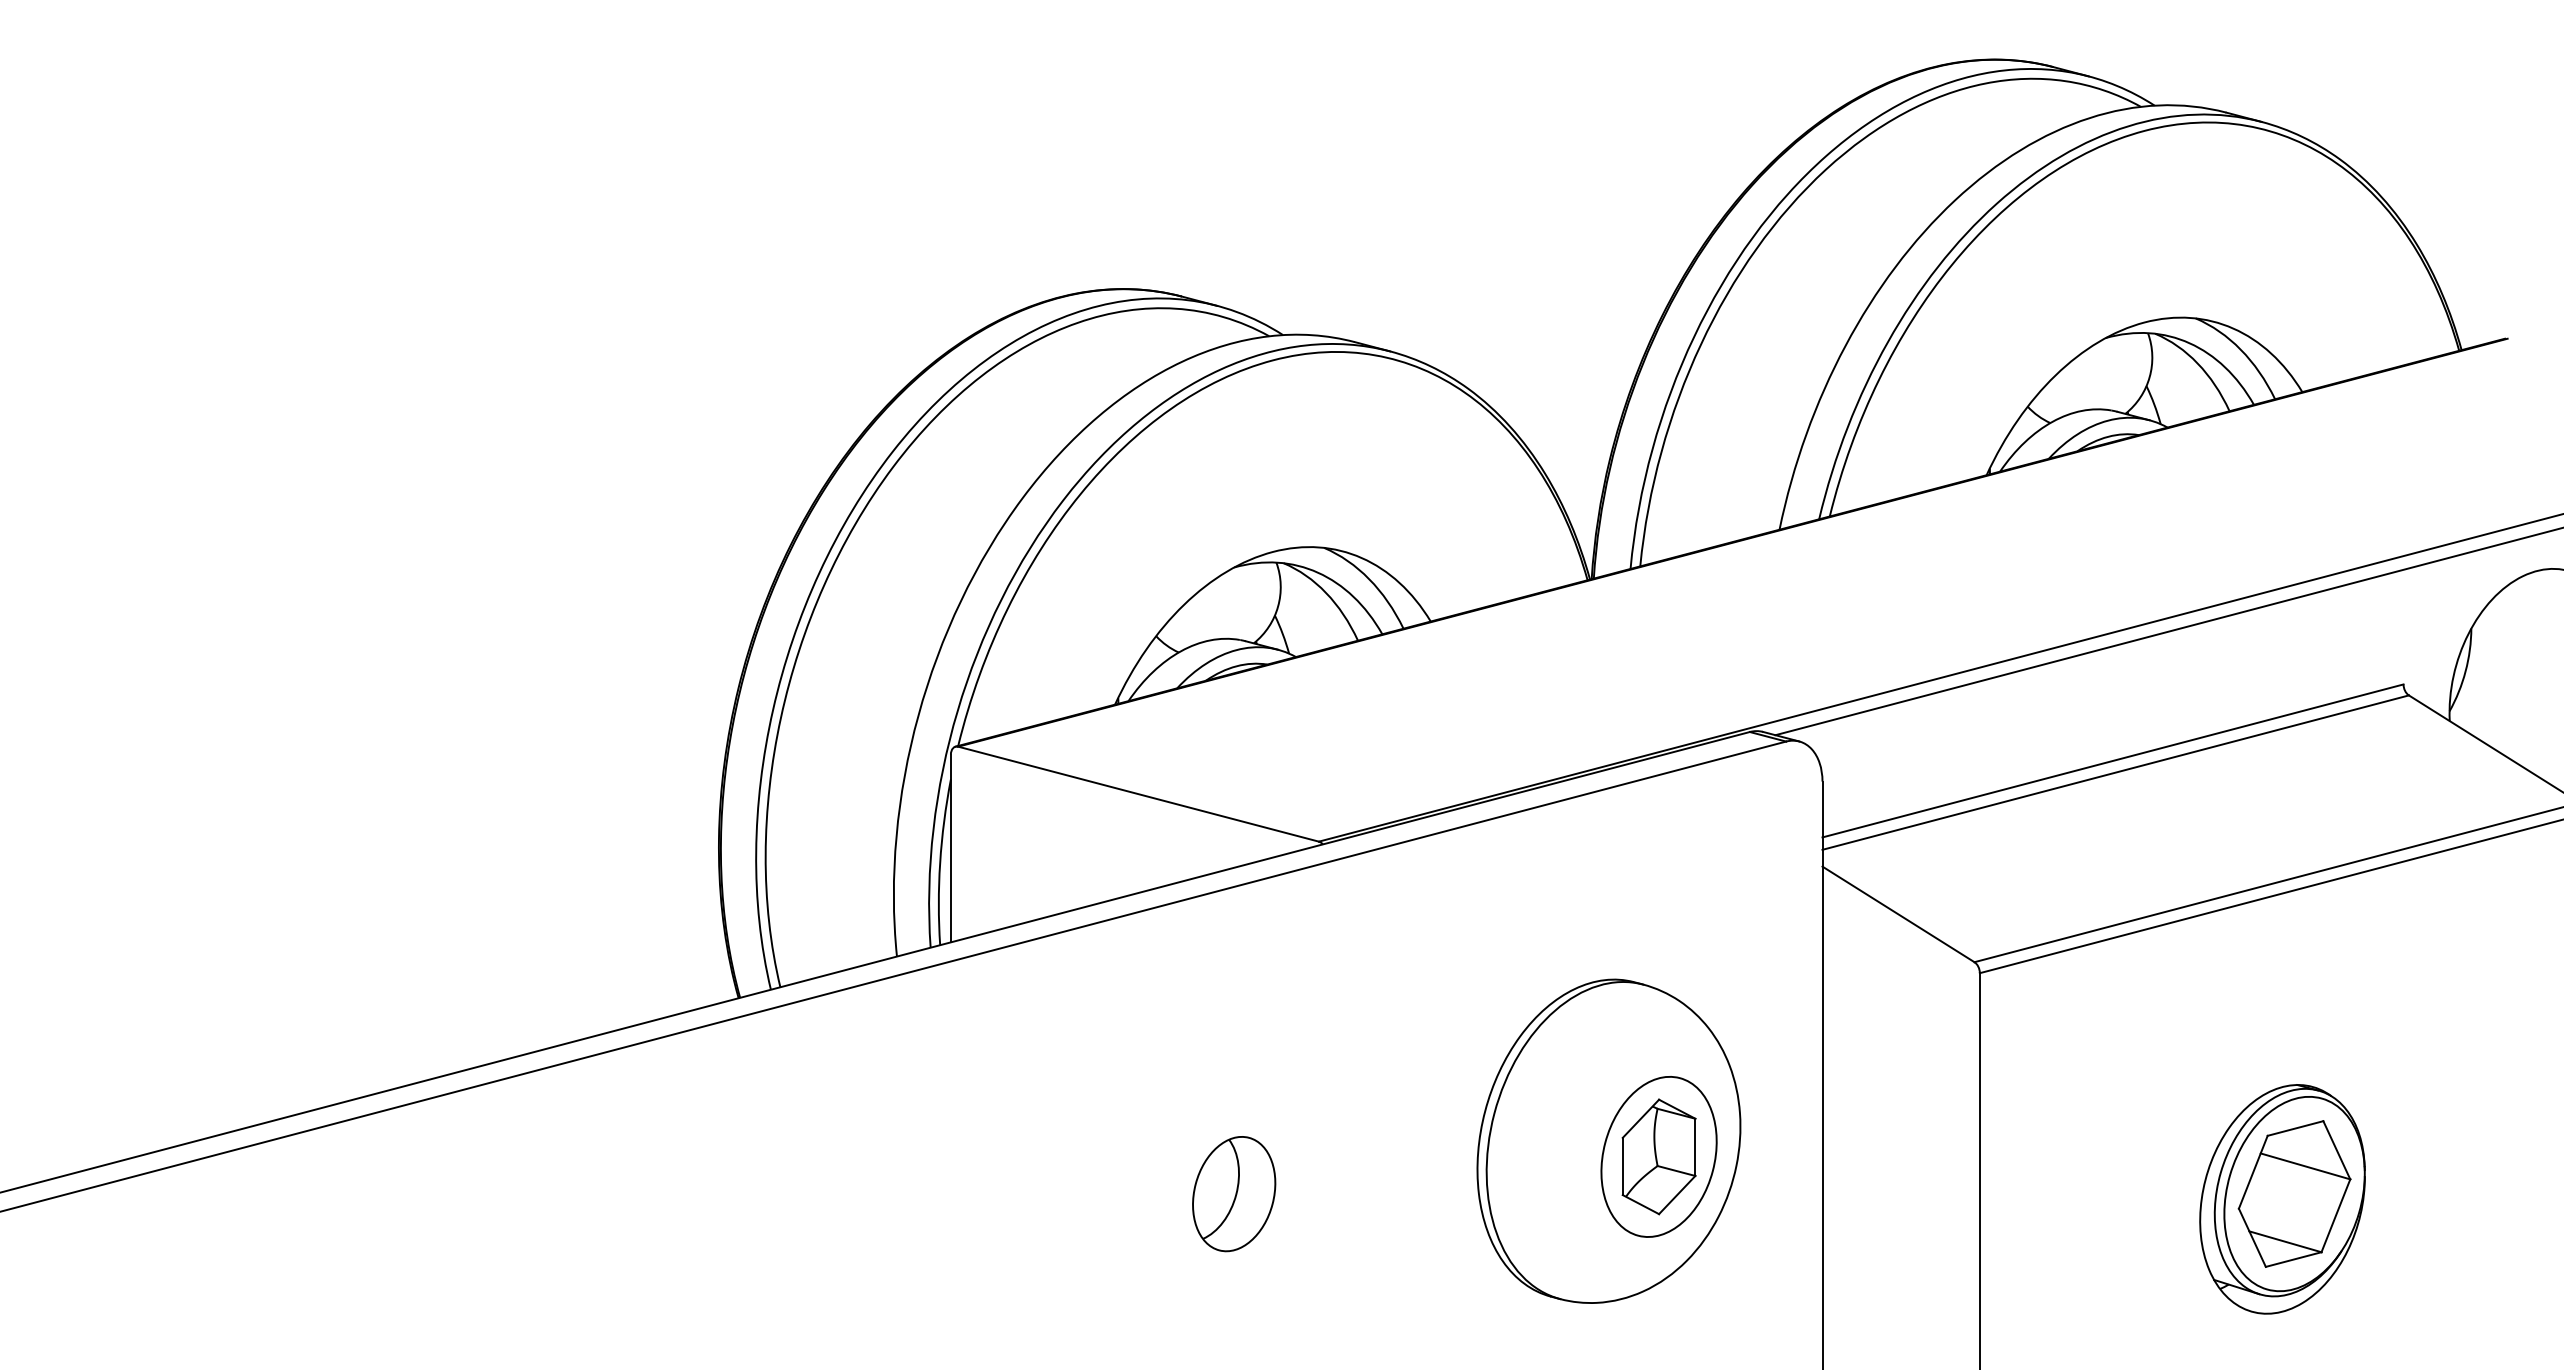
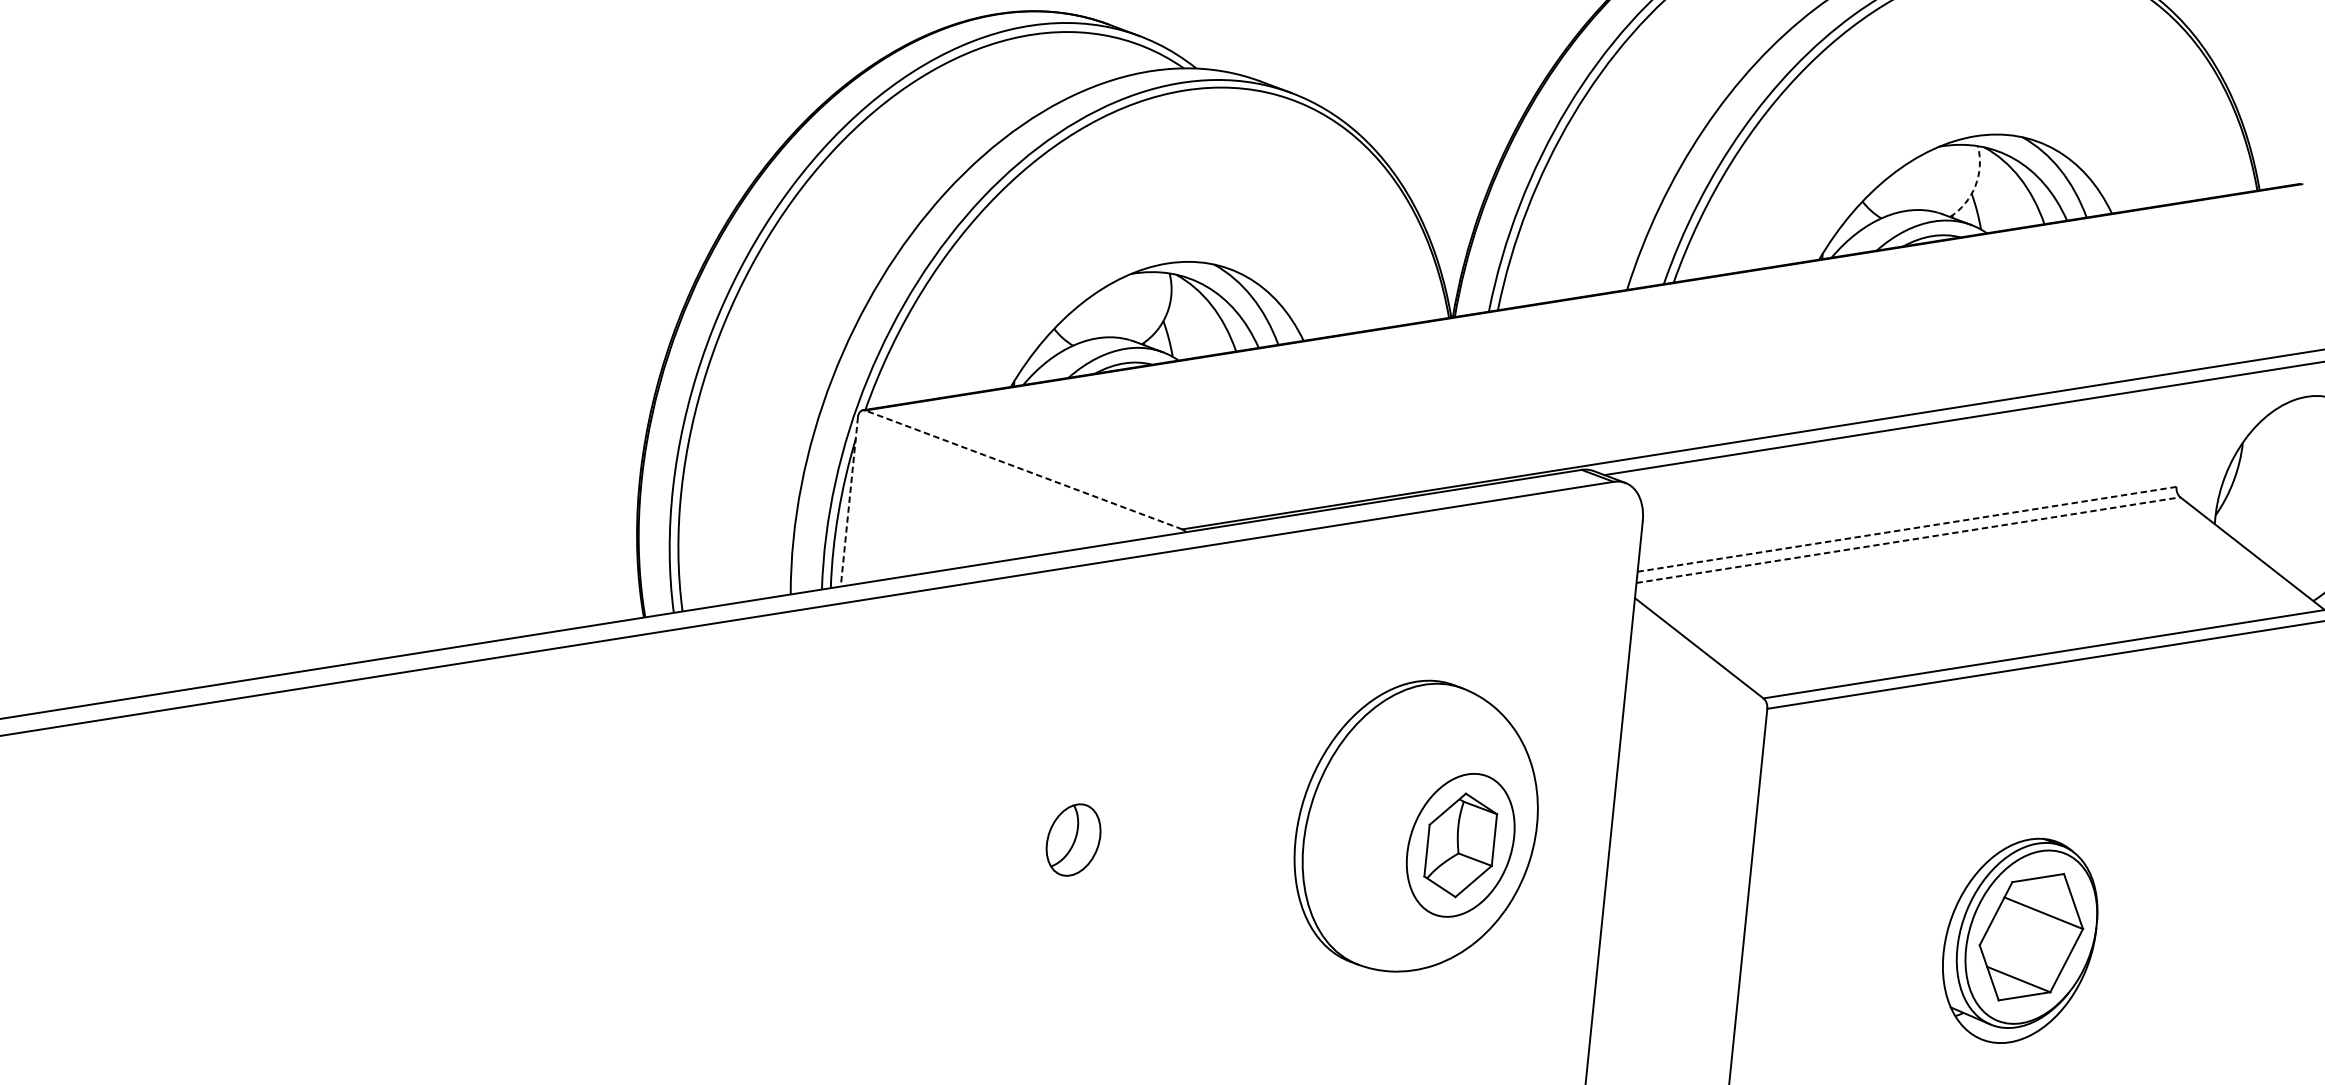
arc: (2149, 377) -> (1975, 186), solid -> dashed
line: (2112, 761) -> (1906, 529), solid -> dashed
line: (2116, 772) -> (1909, 540), solid -> dashed
line: (1138, 794) -> (1023, 470), solid -> dashed
line: (950, 848) -> (849, 501), solid -> dashed
part: (1234, 1194) -> (1073, 840), size x0.7

